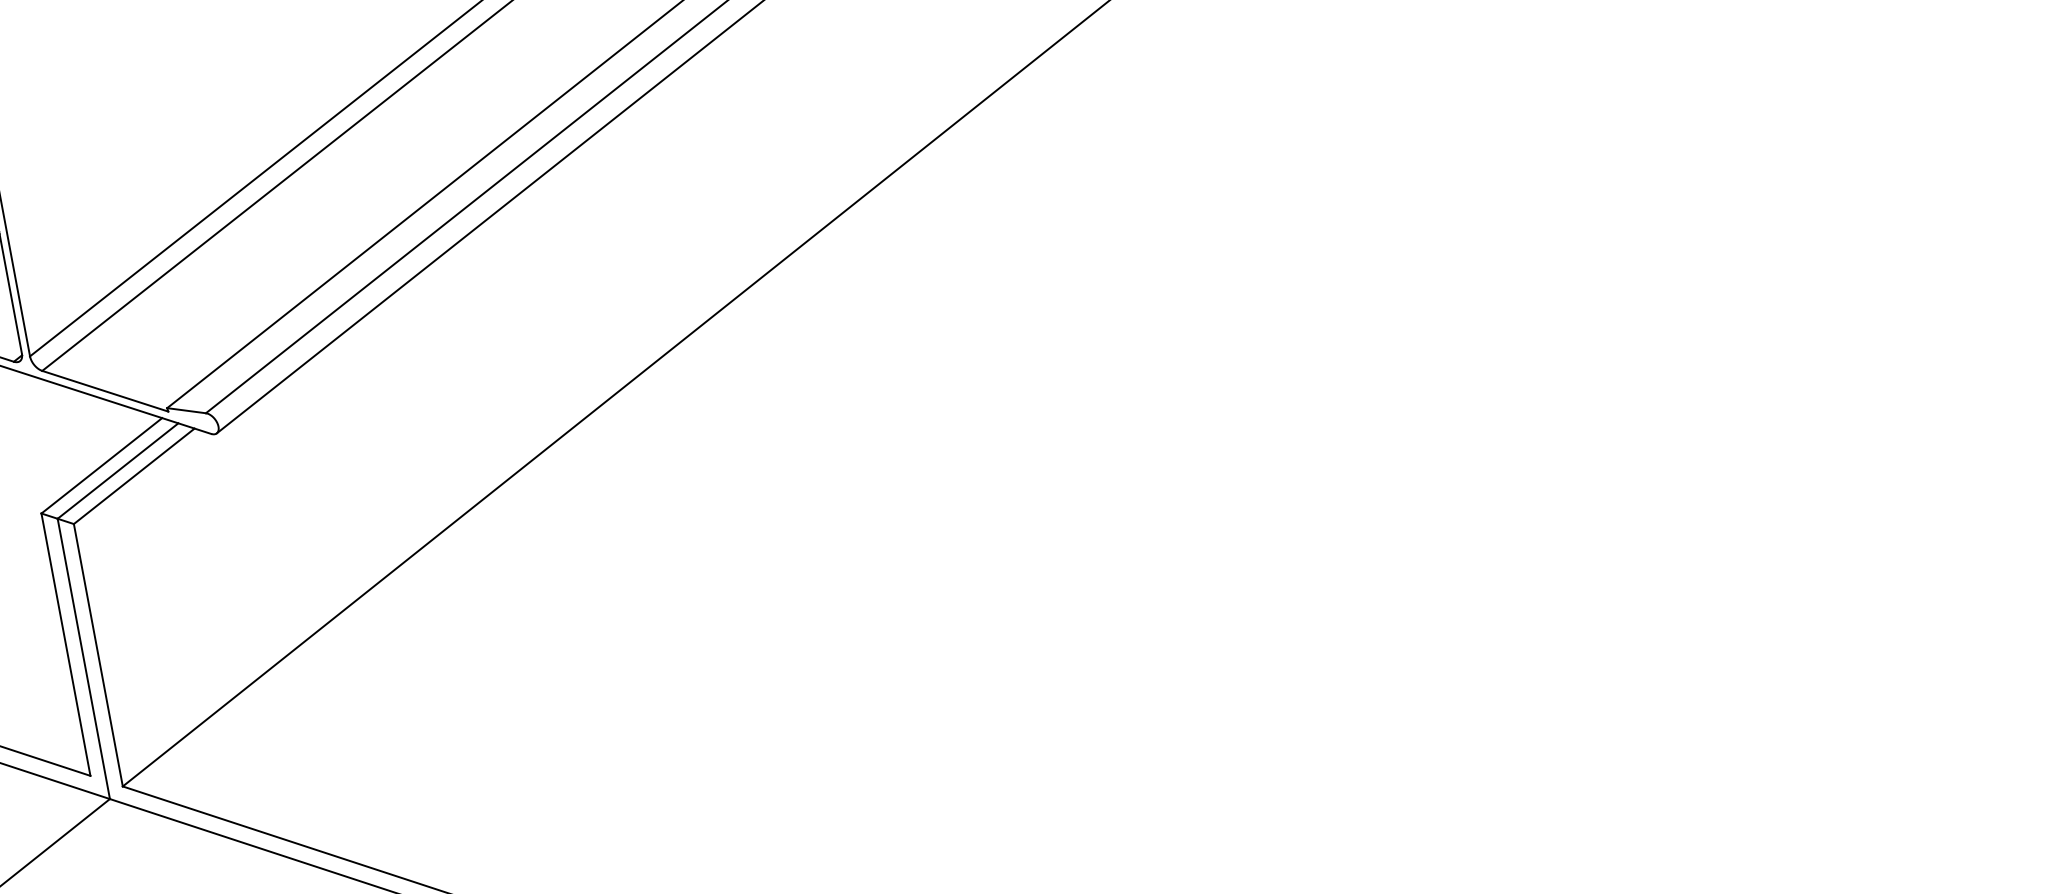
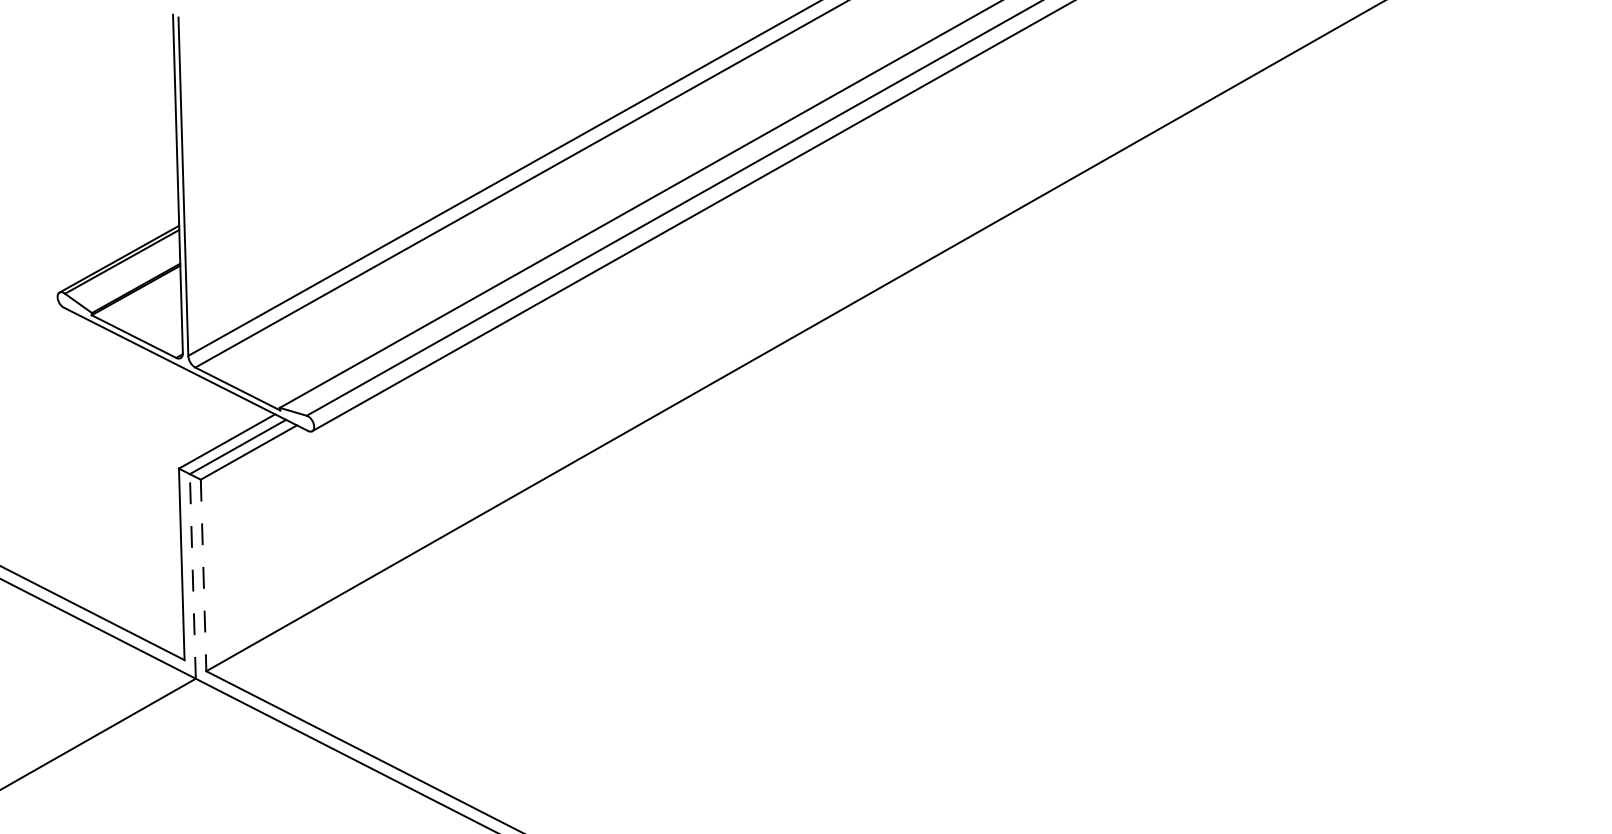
line: (98, 655) -> (203, 575), solid -> dashed
line: (83, 657) -> (192, 575), solid -> dashed

